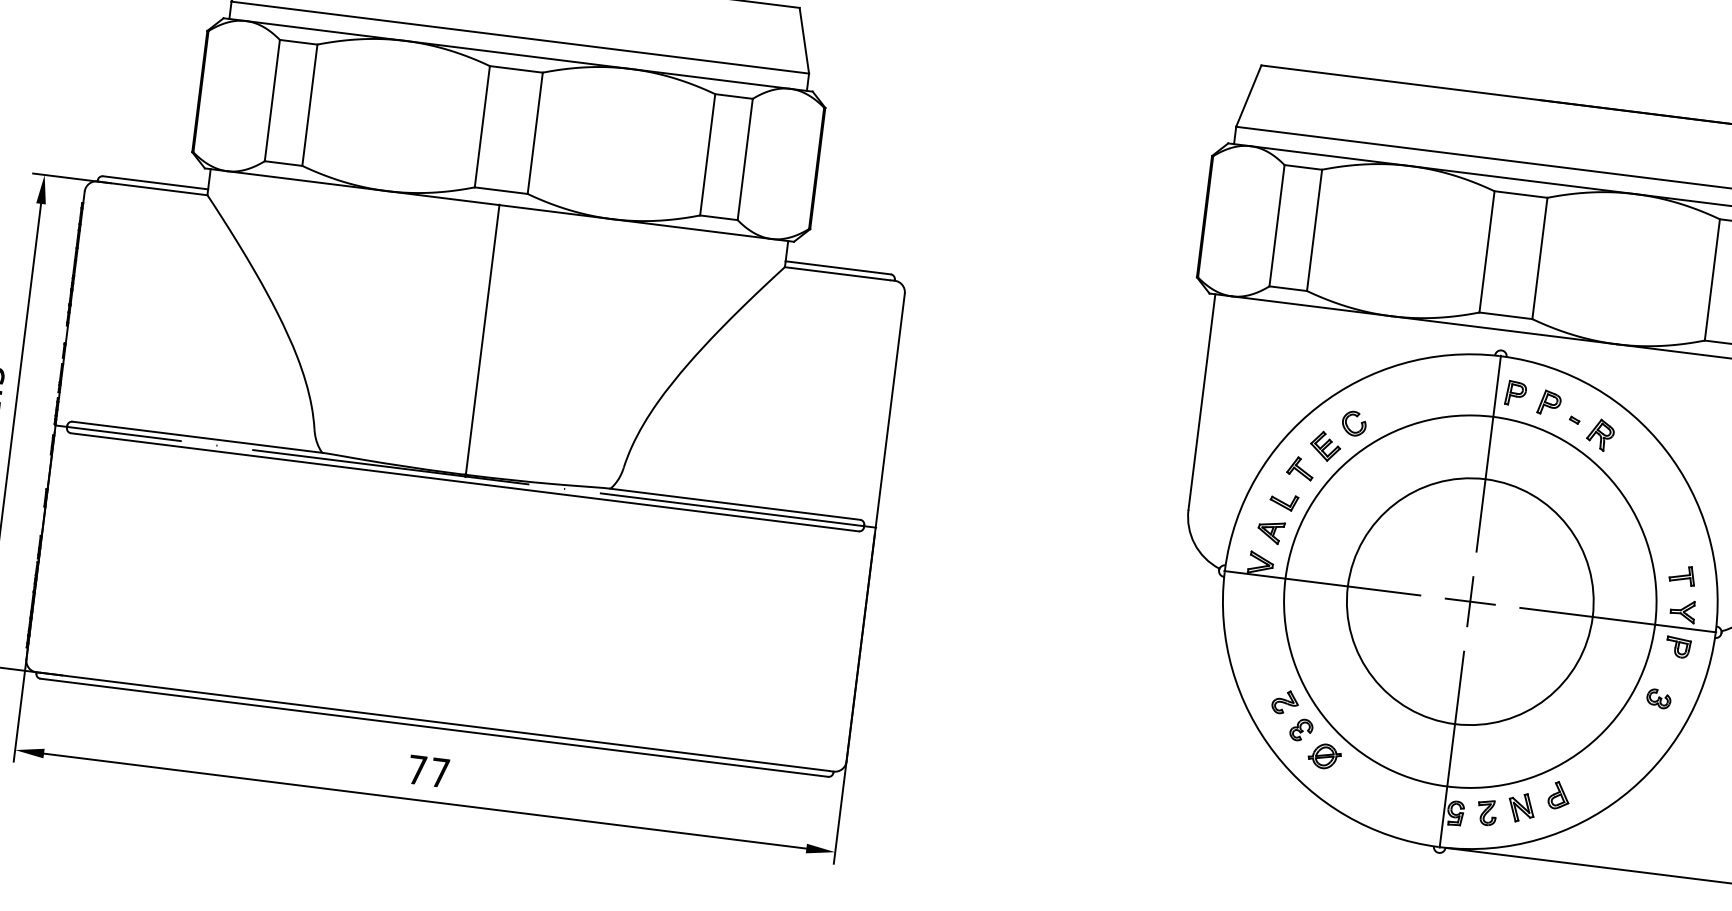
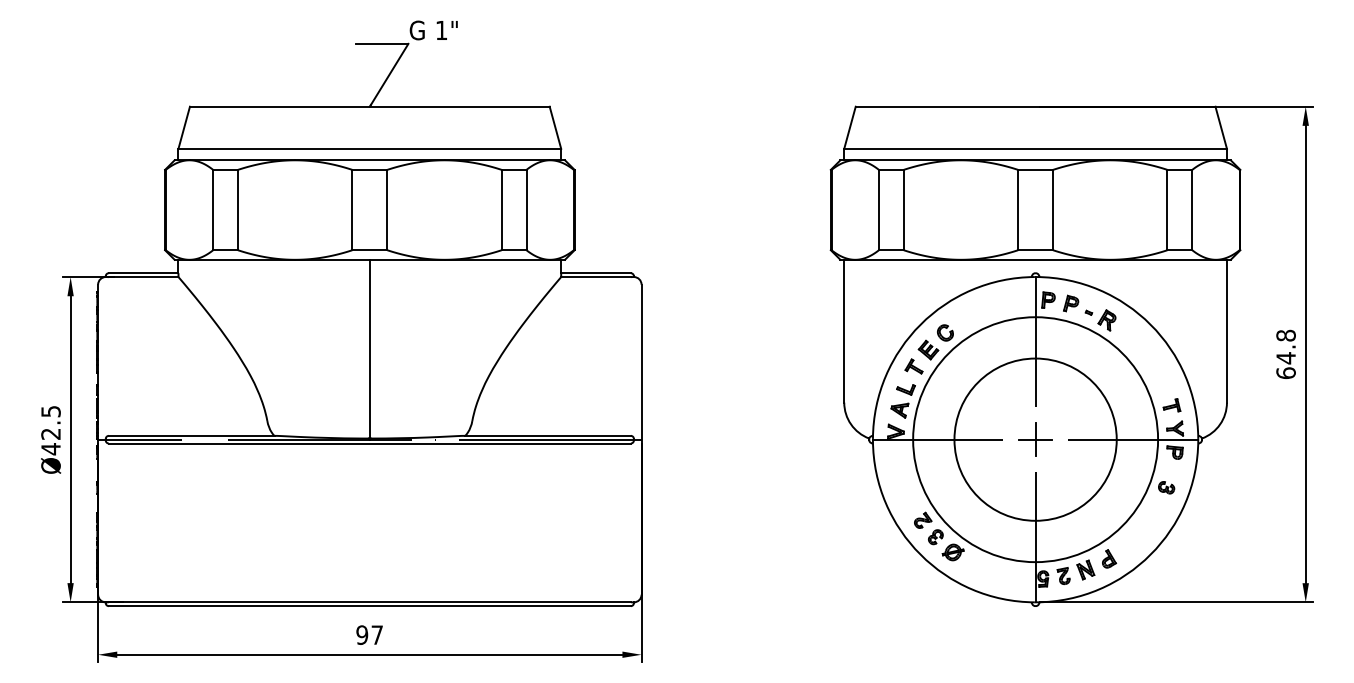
text: (417, 769) -> (362, 634), 77 -> 97

